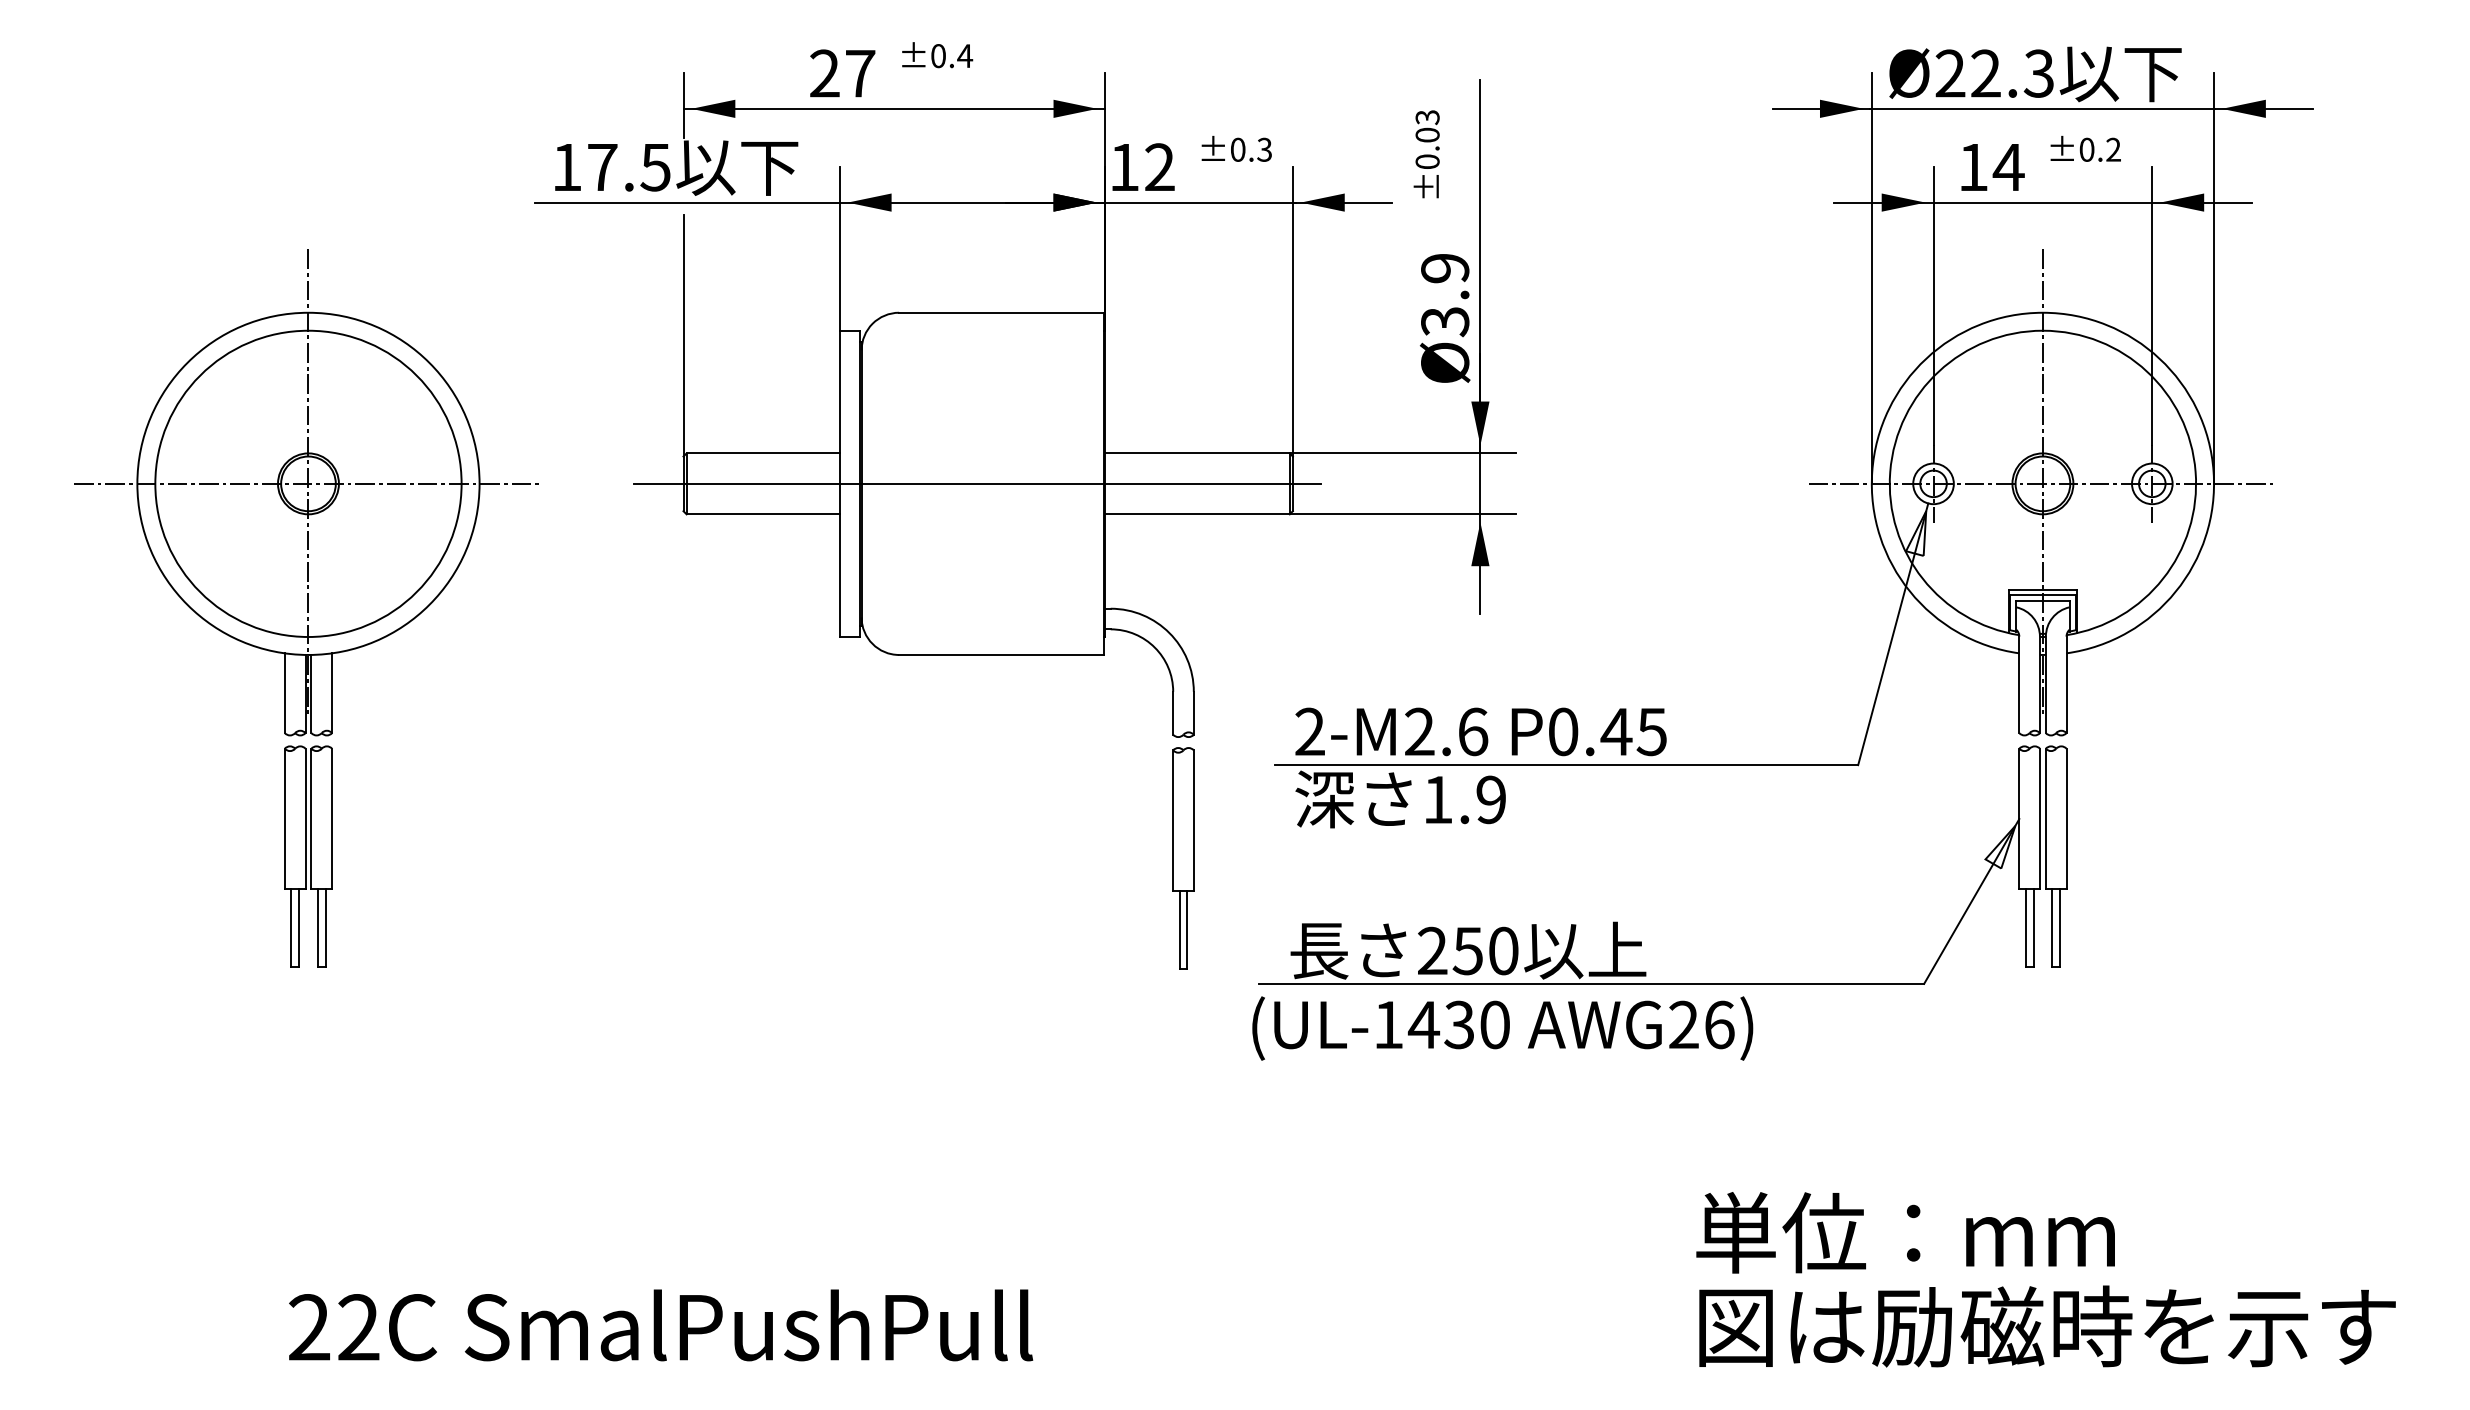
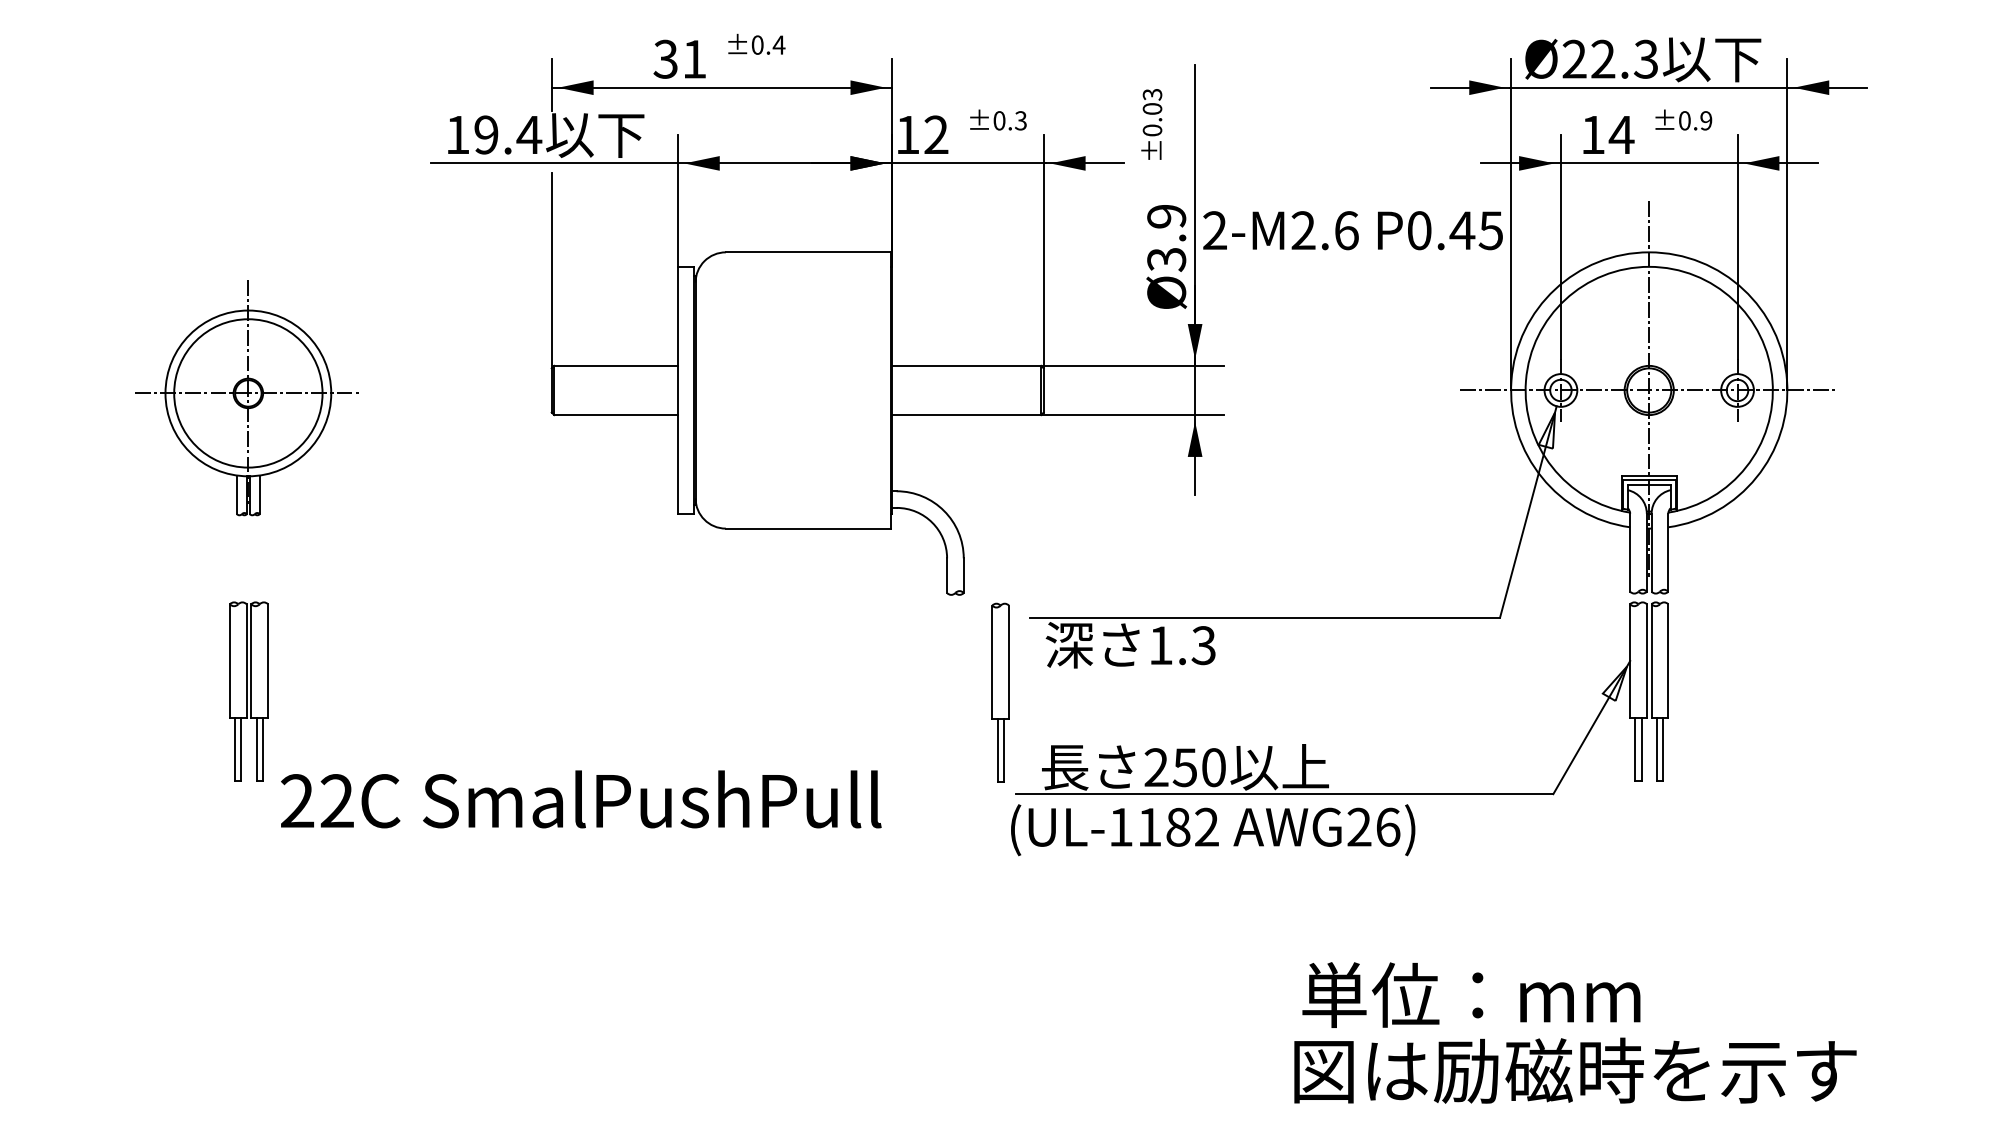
text: (842, 73) -> (680, 59), 27 -> 31
text: (2113, 149) -> (1706, 120), ±0.2 -> ±0.9
text: (629, 167) -> (508, 135), 17.5 -> 19.4
line: (977, 483) -> (789, 390), removed
part: (306, 492) -> (247, 397), size x0.6
text: (1480, 731) -> (1352, 230), moved
text: (1490, 799) -> (1203, 645), 1.9 -> 1.3
part: (1183, 858) -> (1000, 692), moved
text: (1458, 1024) -> (1177, 826), (UL-1430 -> (UL-1182
text: (1905, 1232) -> (1471, 994), moved
text: (661, 1325) -> (581, 799), moved
text: (2047, 1326) -> (1575, 1070), moved

